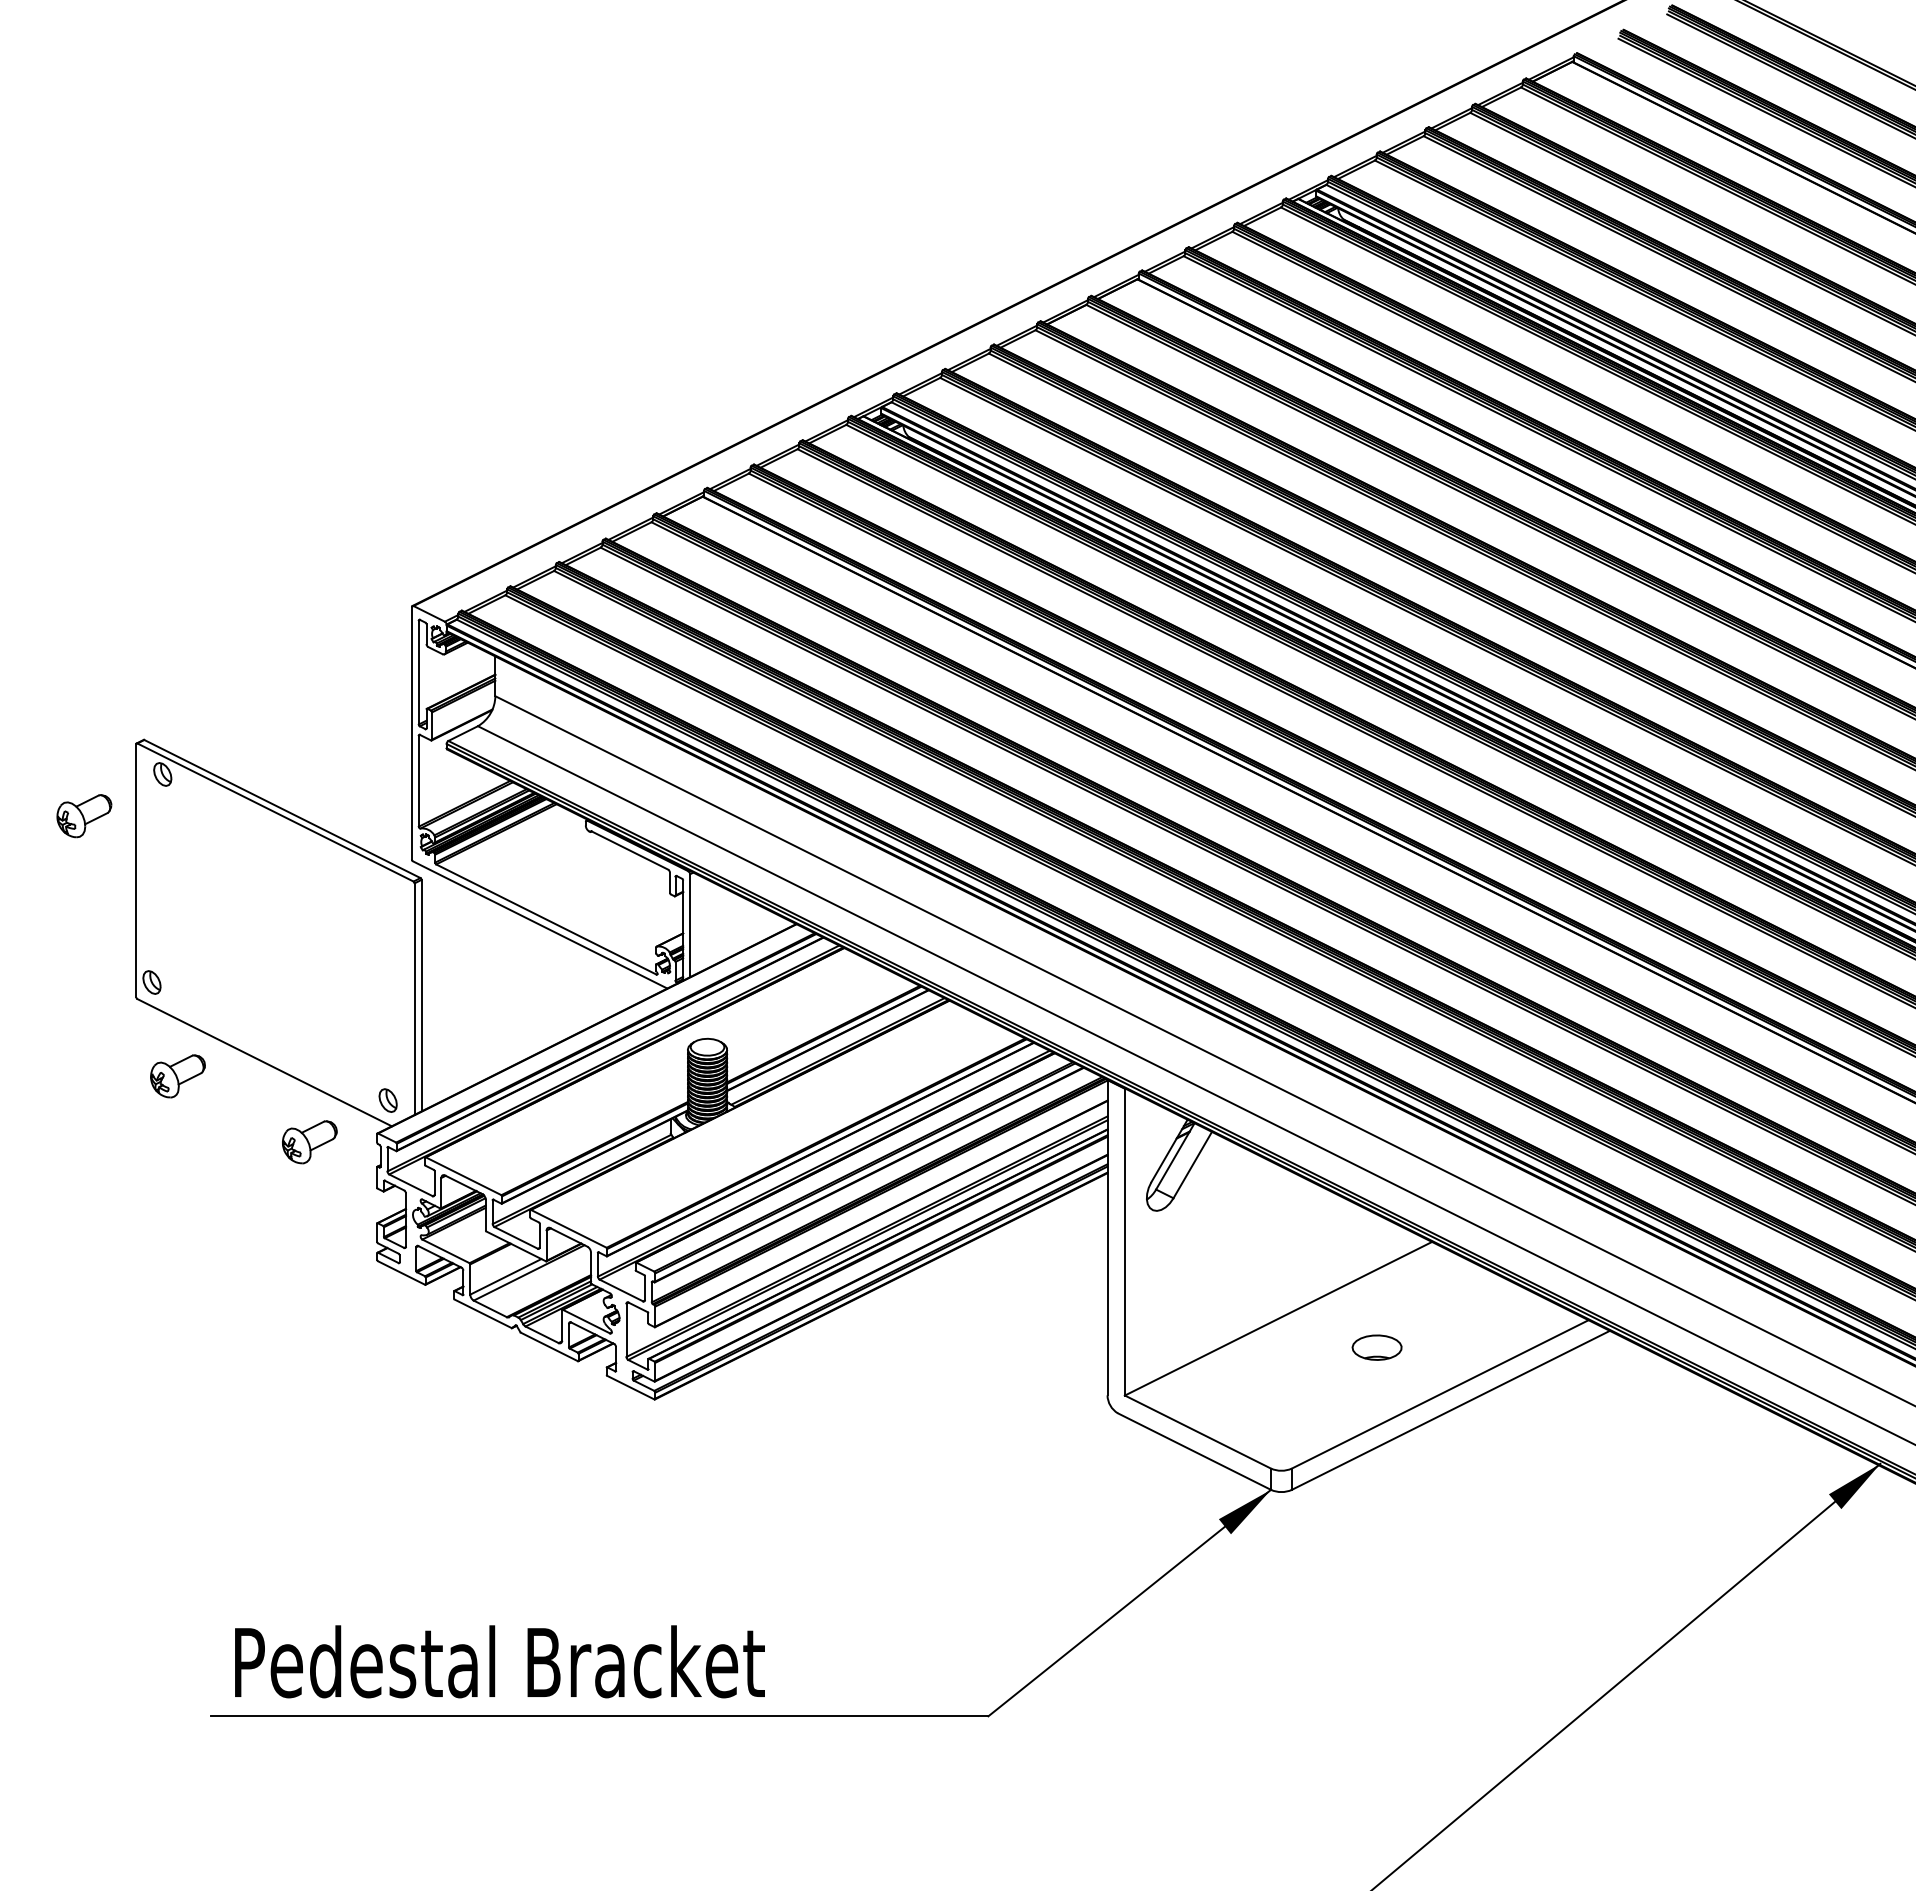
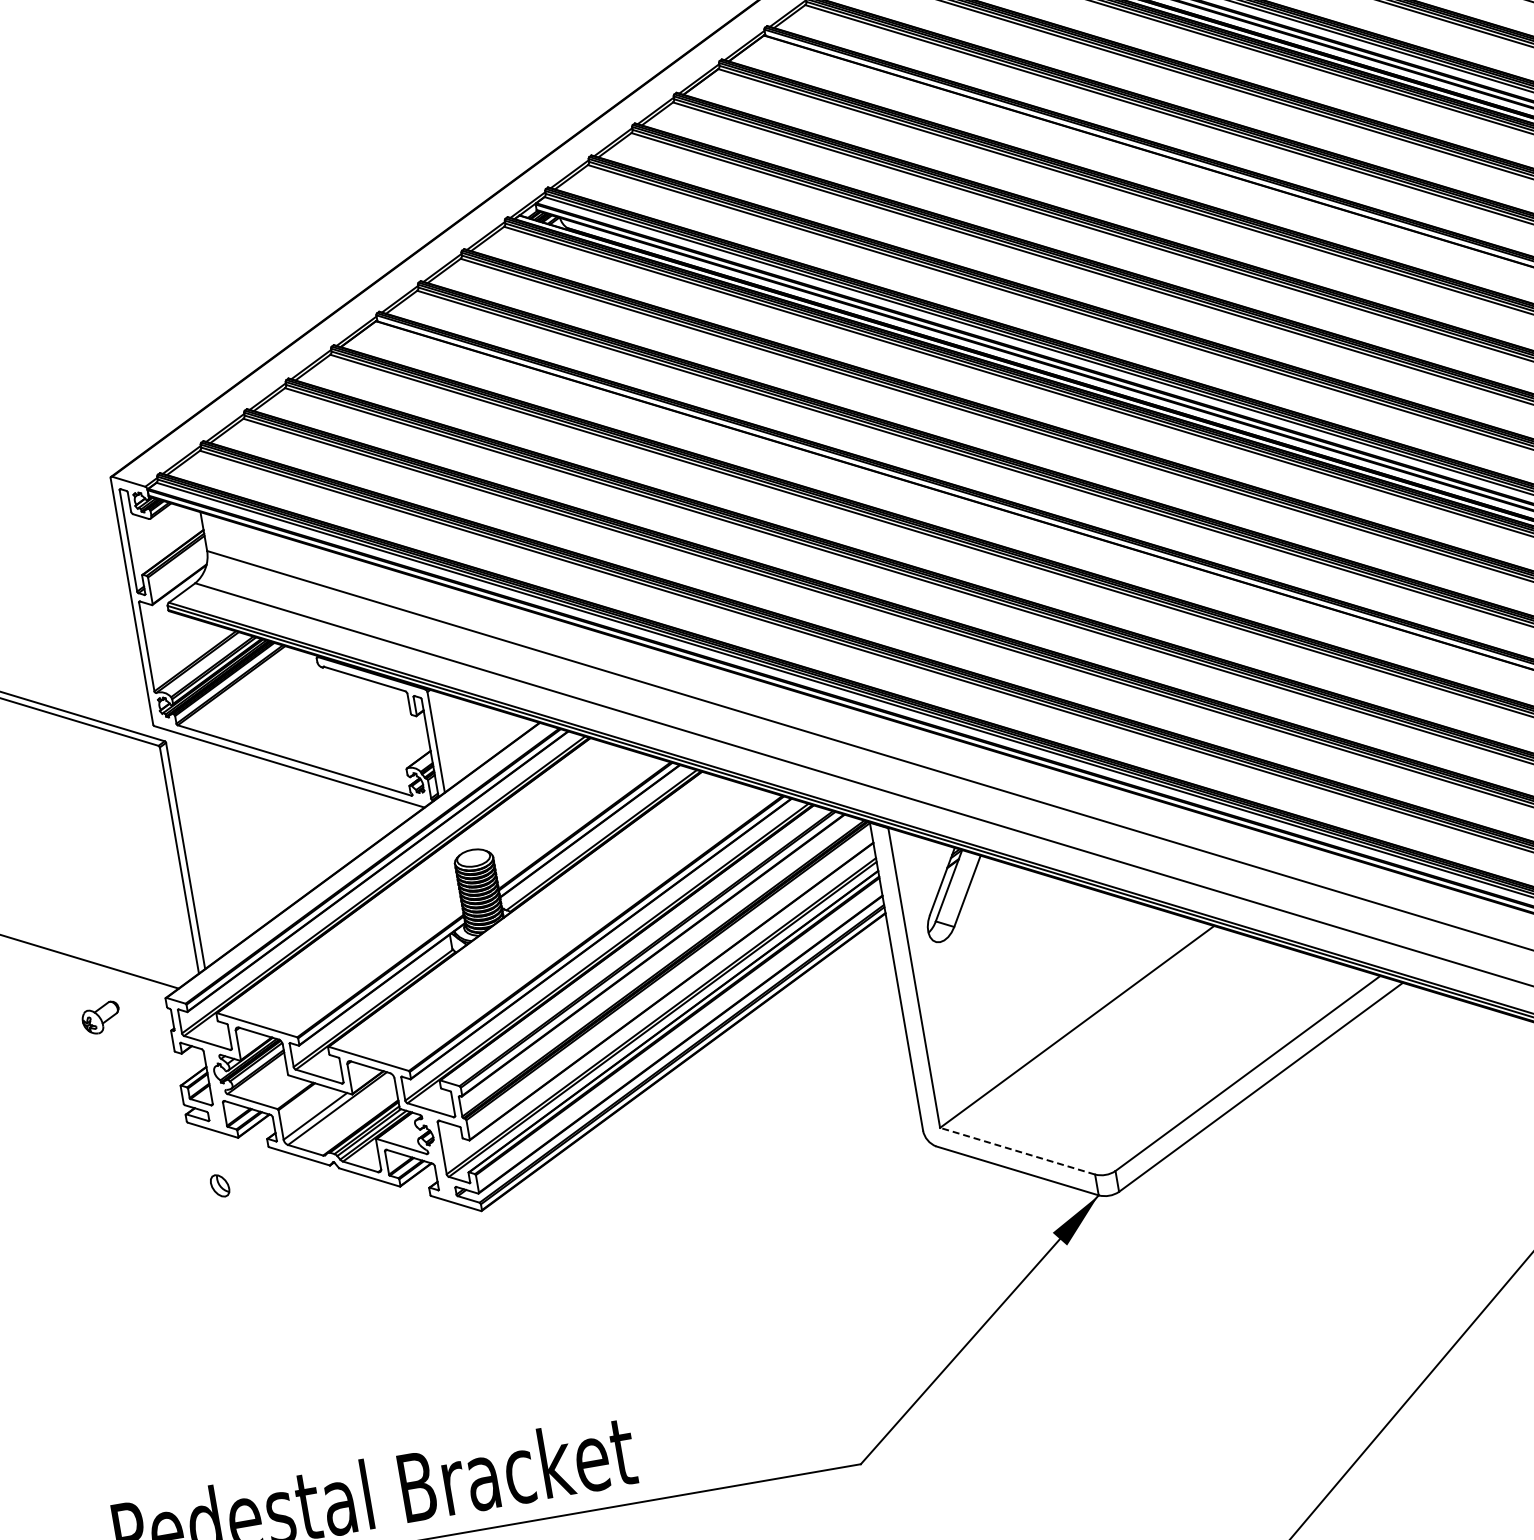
part: (387, 1100) -> (219, 1185), moved
part: (309, 1142) -> (100, 1018), size x0.7
part: (1376, 1347) -> (1177, 1038), removed
line: (1197, 1432) -> (1017, 1151), solid -> dashed

